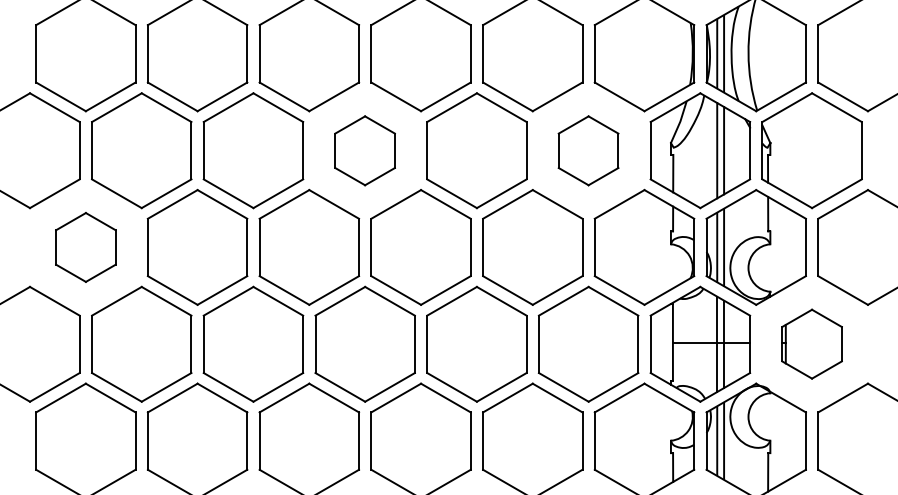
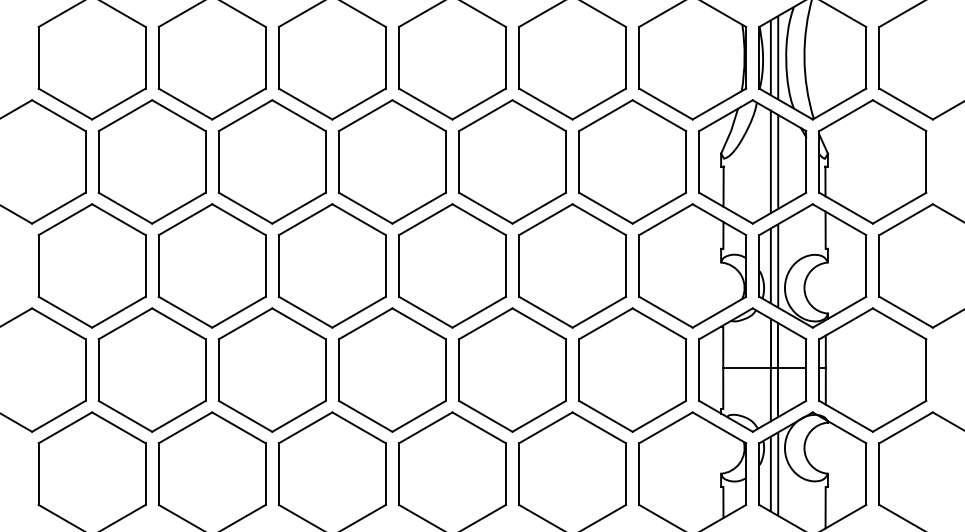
part: (364, 150) -> (391, 161), size x1.67
part: (588, 150) -> (632, 161), size x1.67
part: (85, 247) -> (91, 266), size x1.67
part: (811, 343) -> (872, 369), size x1.67

